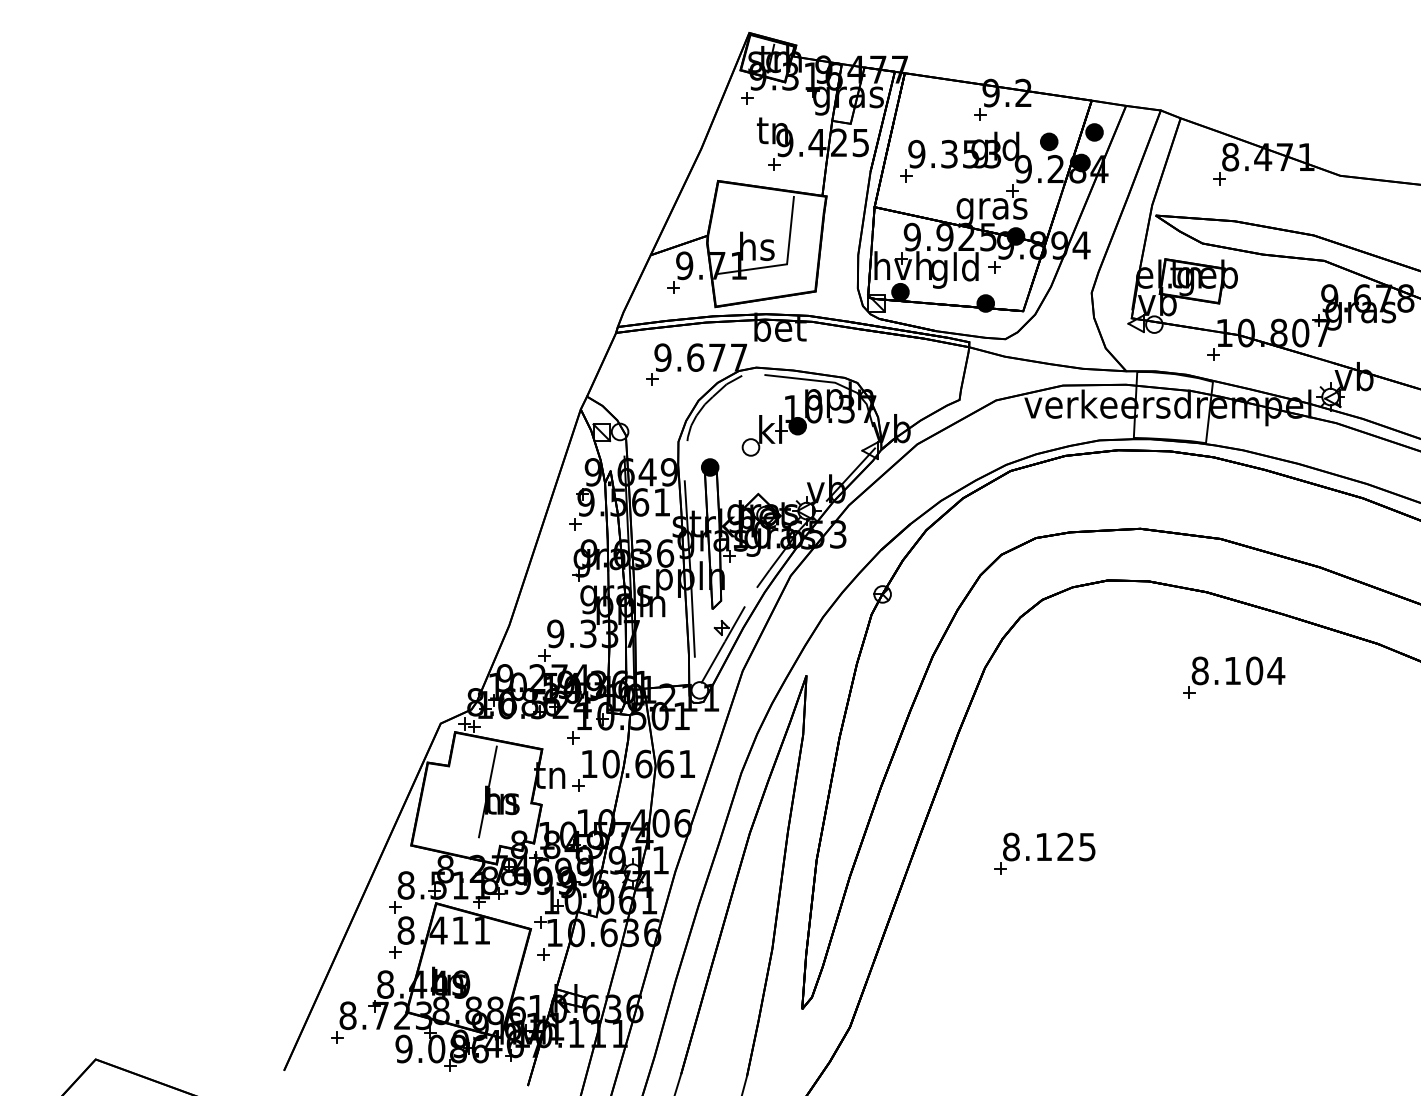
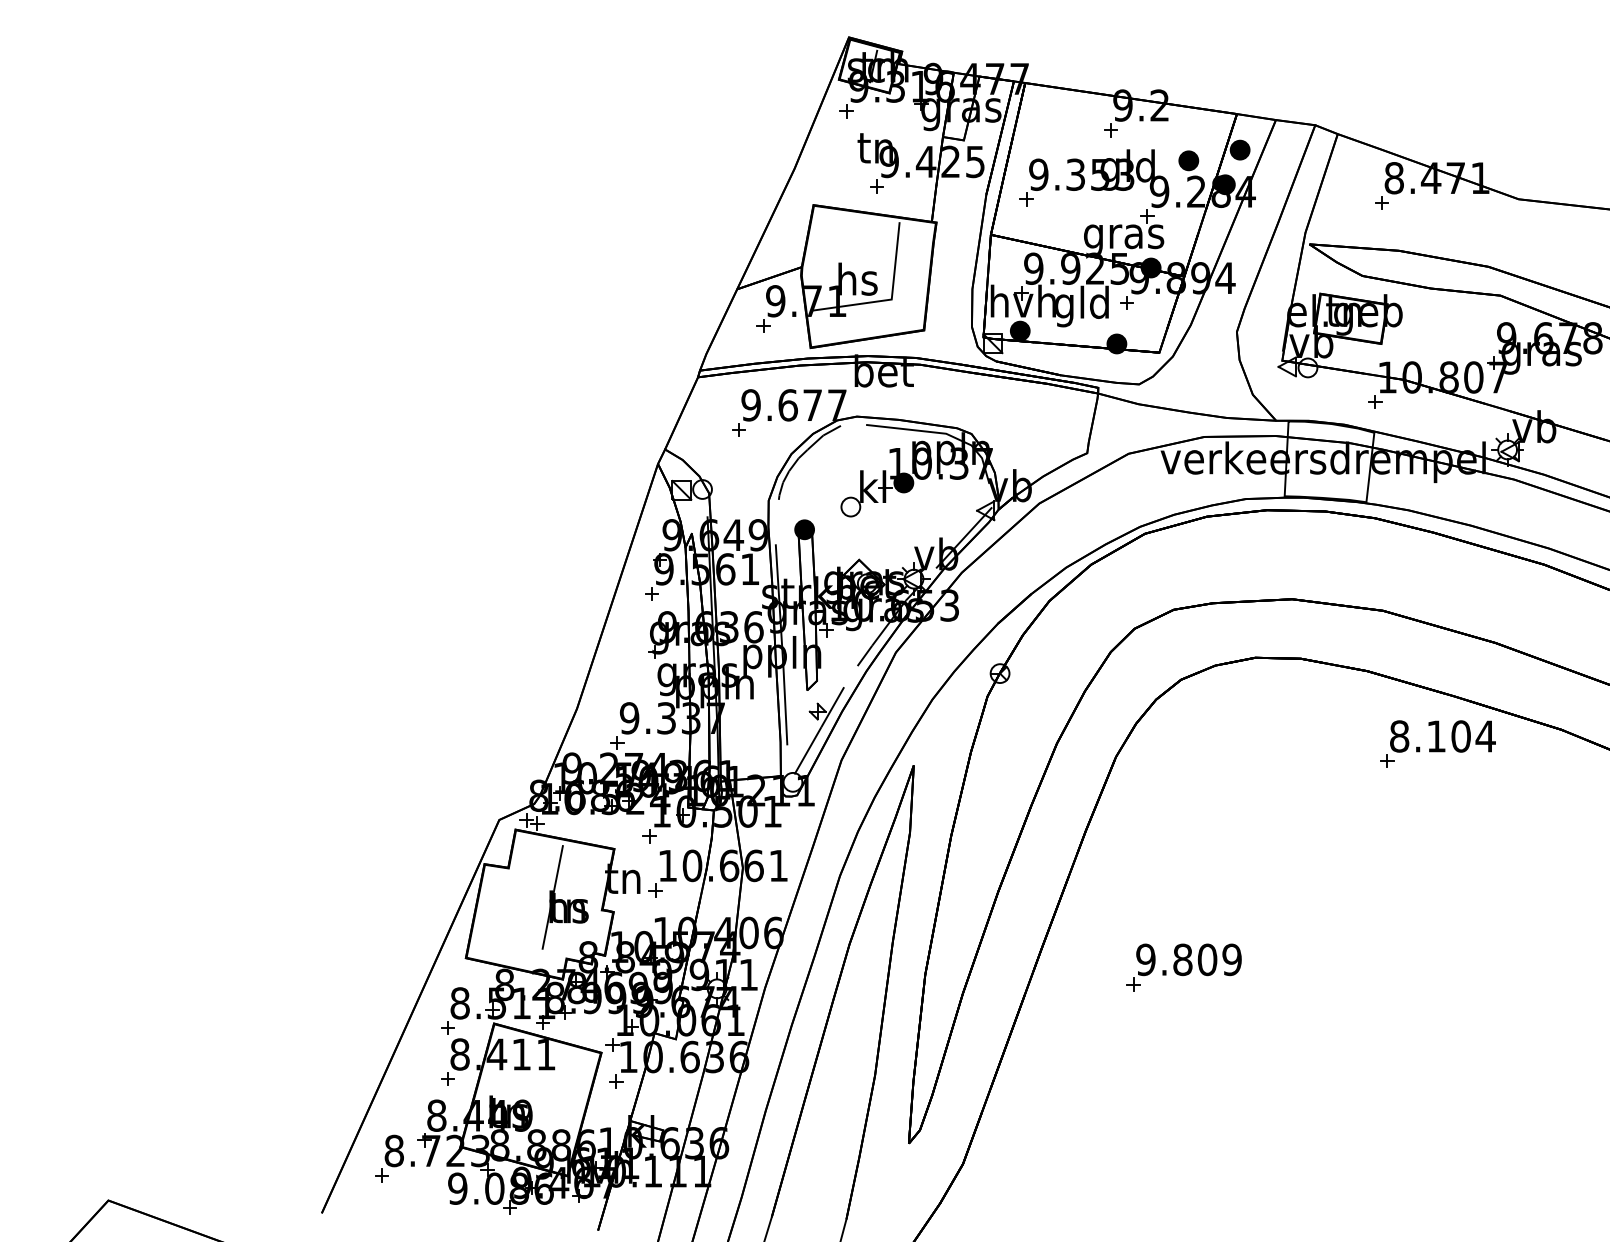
part: (1234, 677) -> (1438, 743), moved
text: (1048, 846) -> (1187, 959), 8.125 -> 9.809

